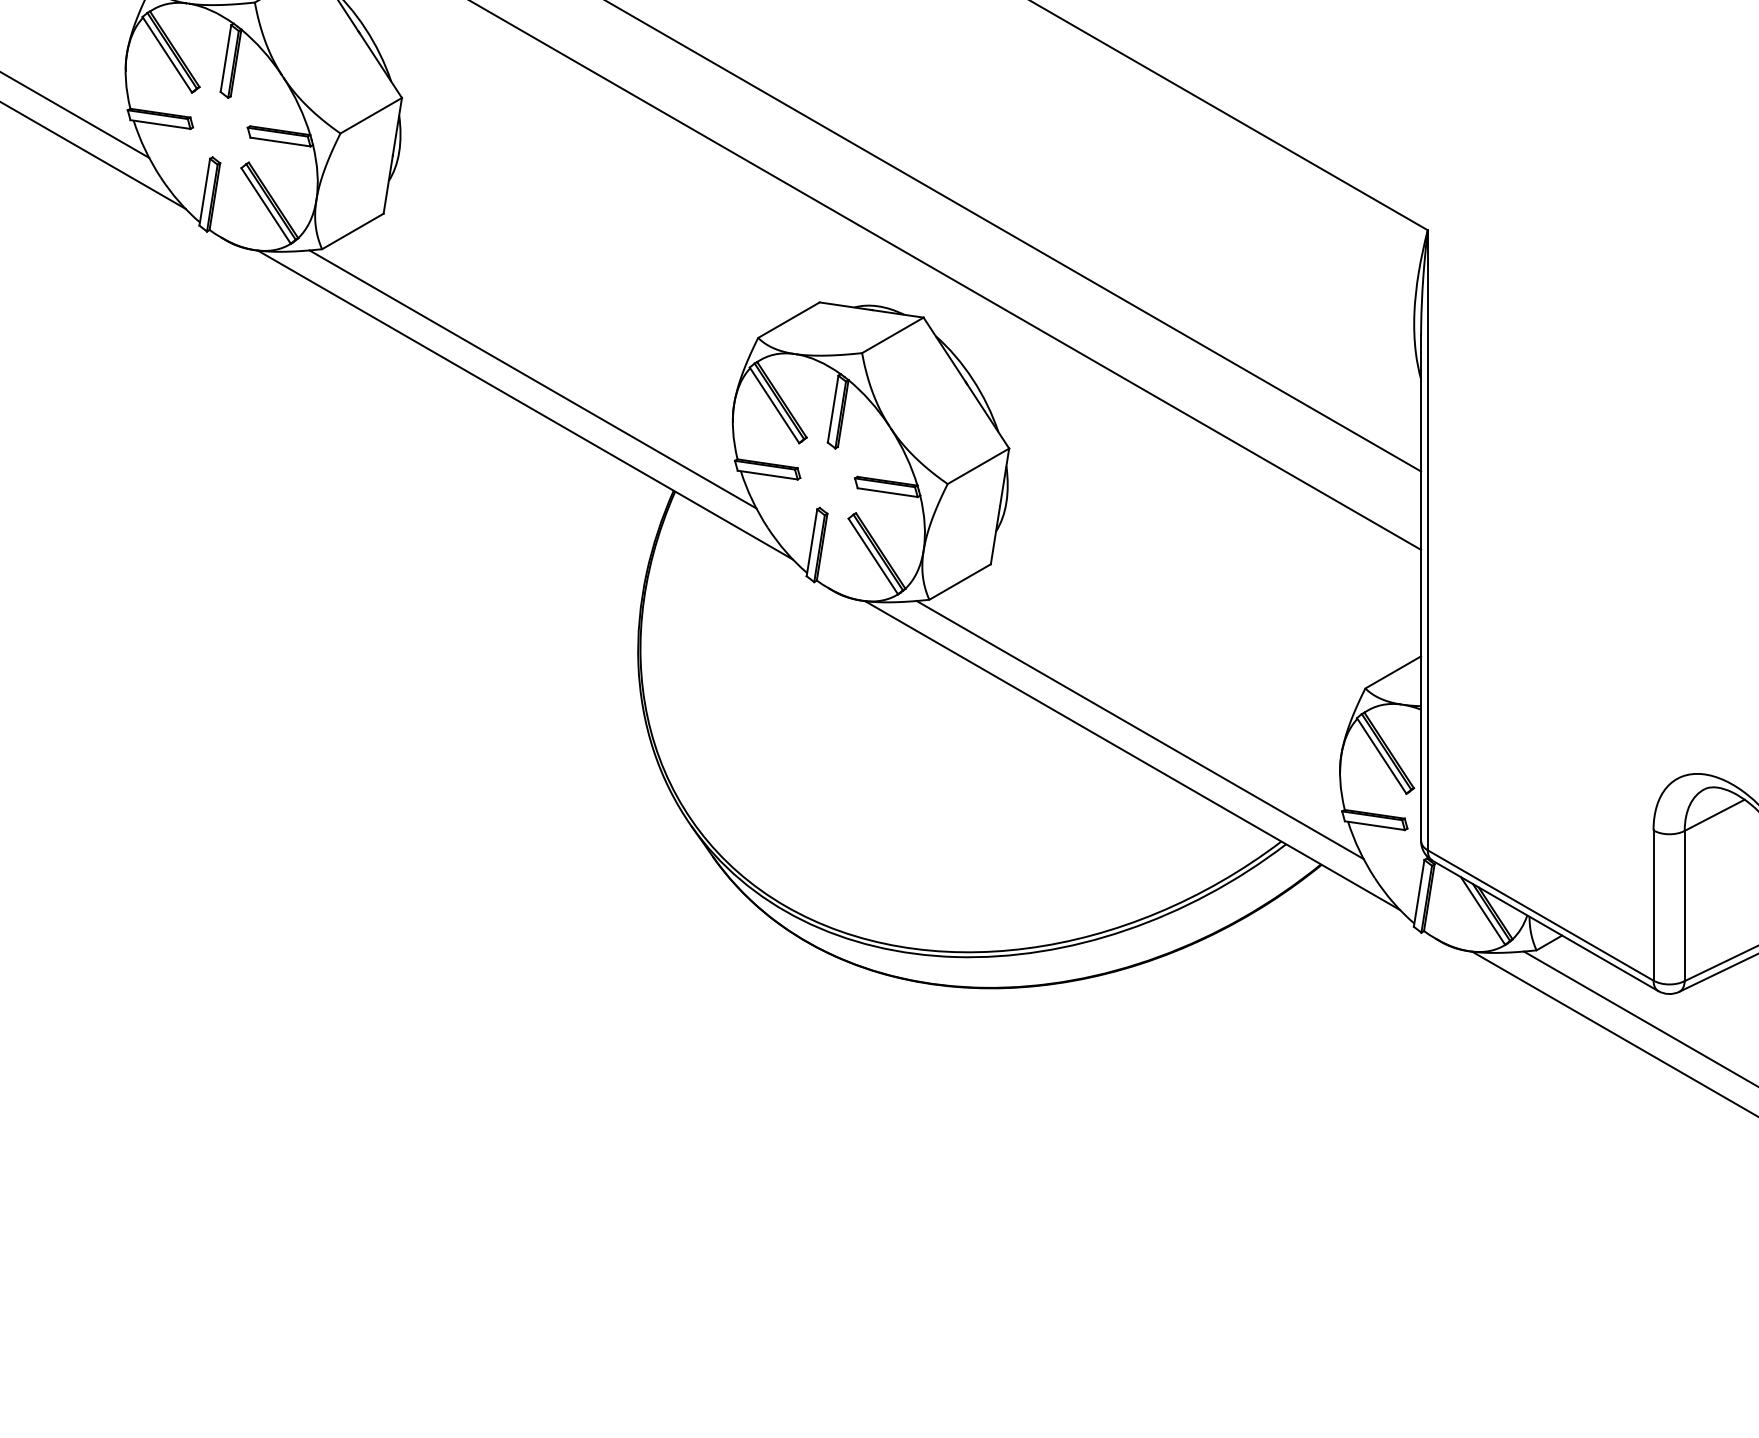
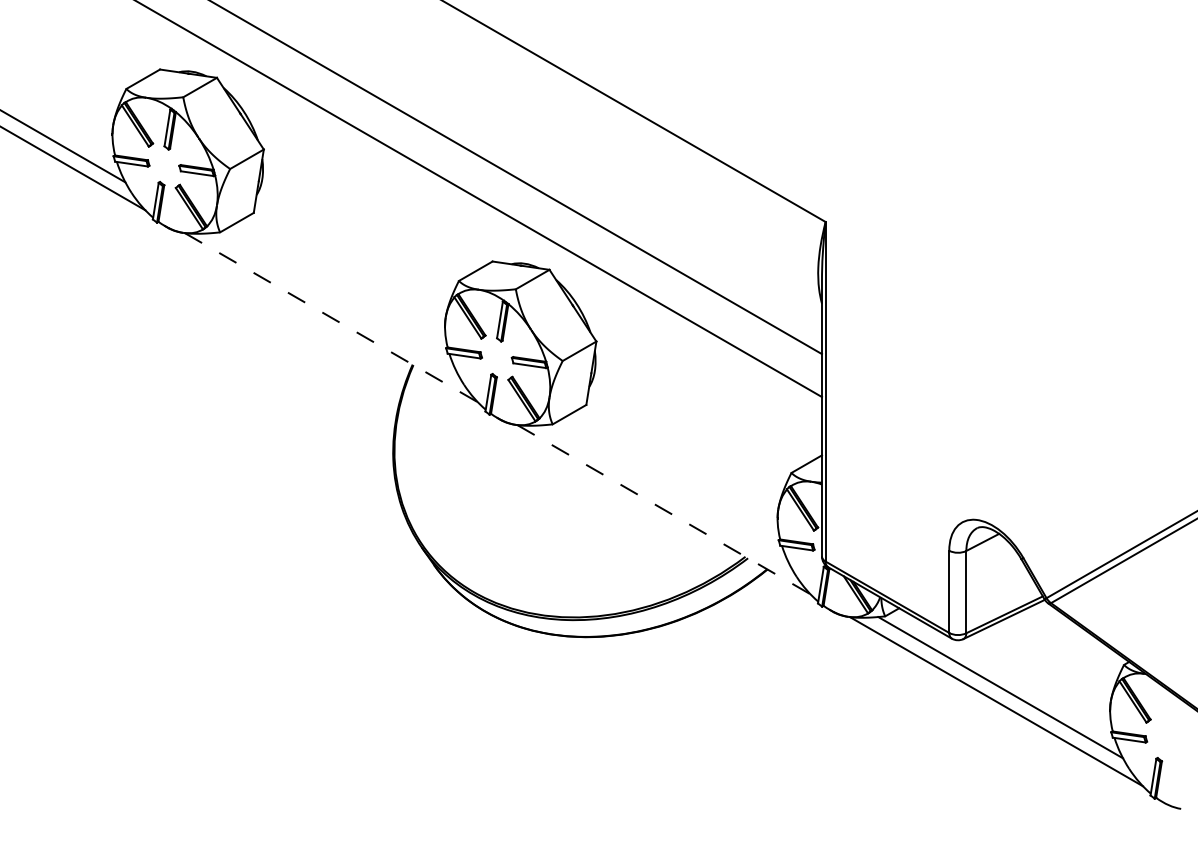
line: (532, 379) -> (335, 303), removed
line: (525, 404) -> (331, 317), solid -> dashed
line: (1139, 729) -> (667, 495), removed
line: (1133, 755) -> (664, 509), solid -> dashed

